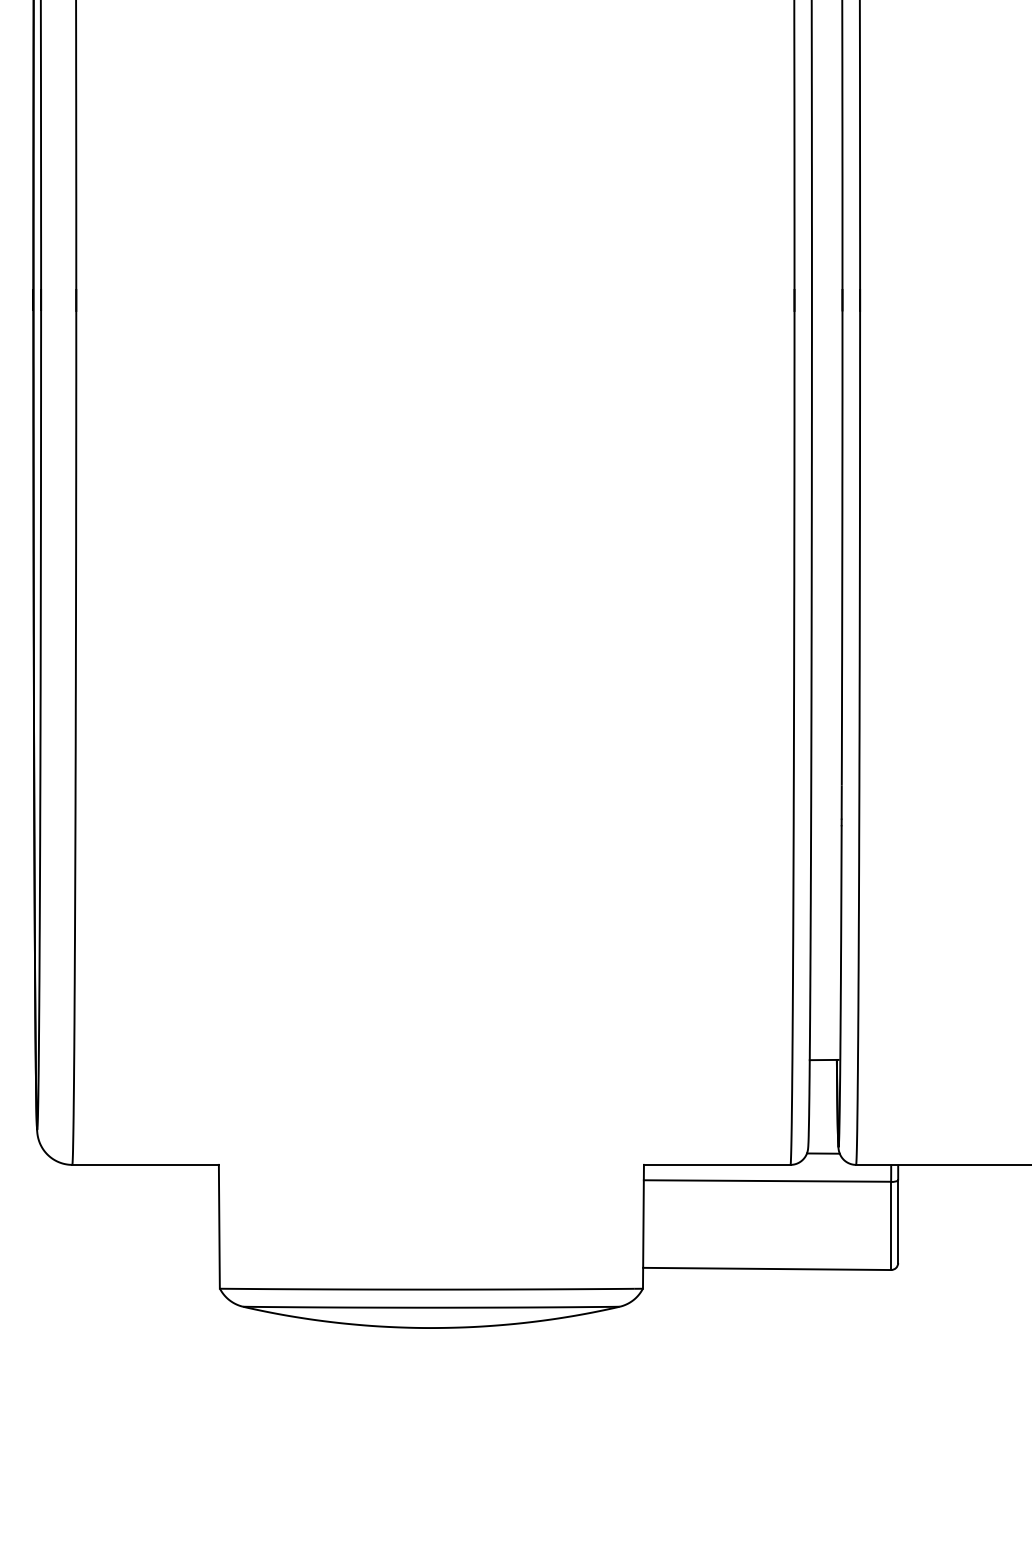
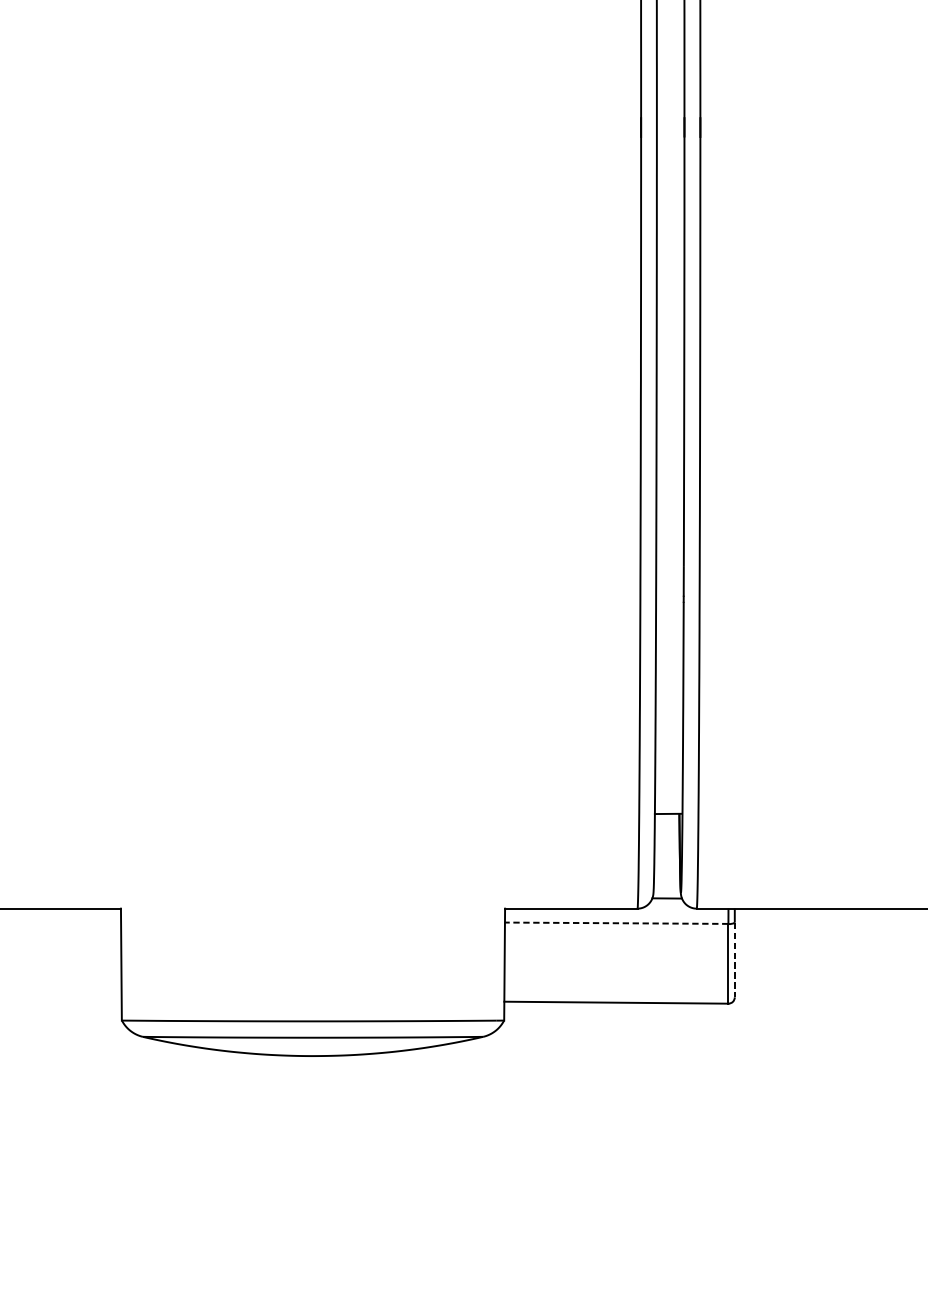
line: (767, 1181) -> (616, 923), solid -> dashed
line: (898, 1222) -> (735, 960), solid -> dashed

